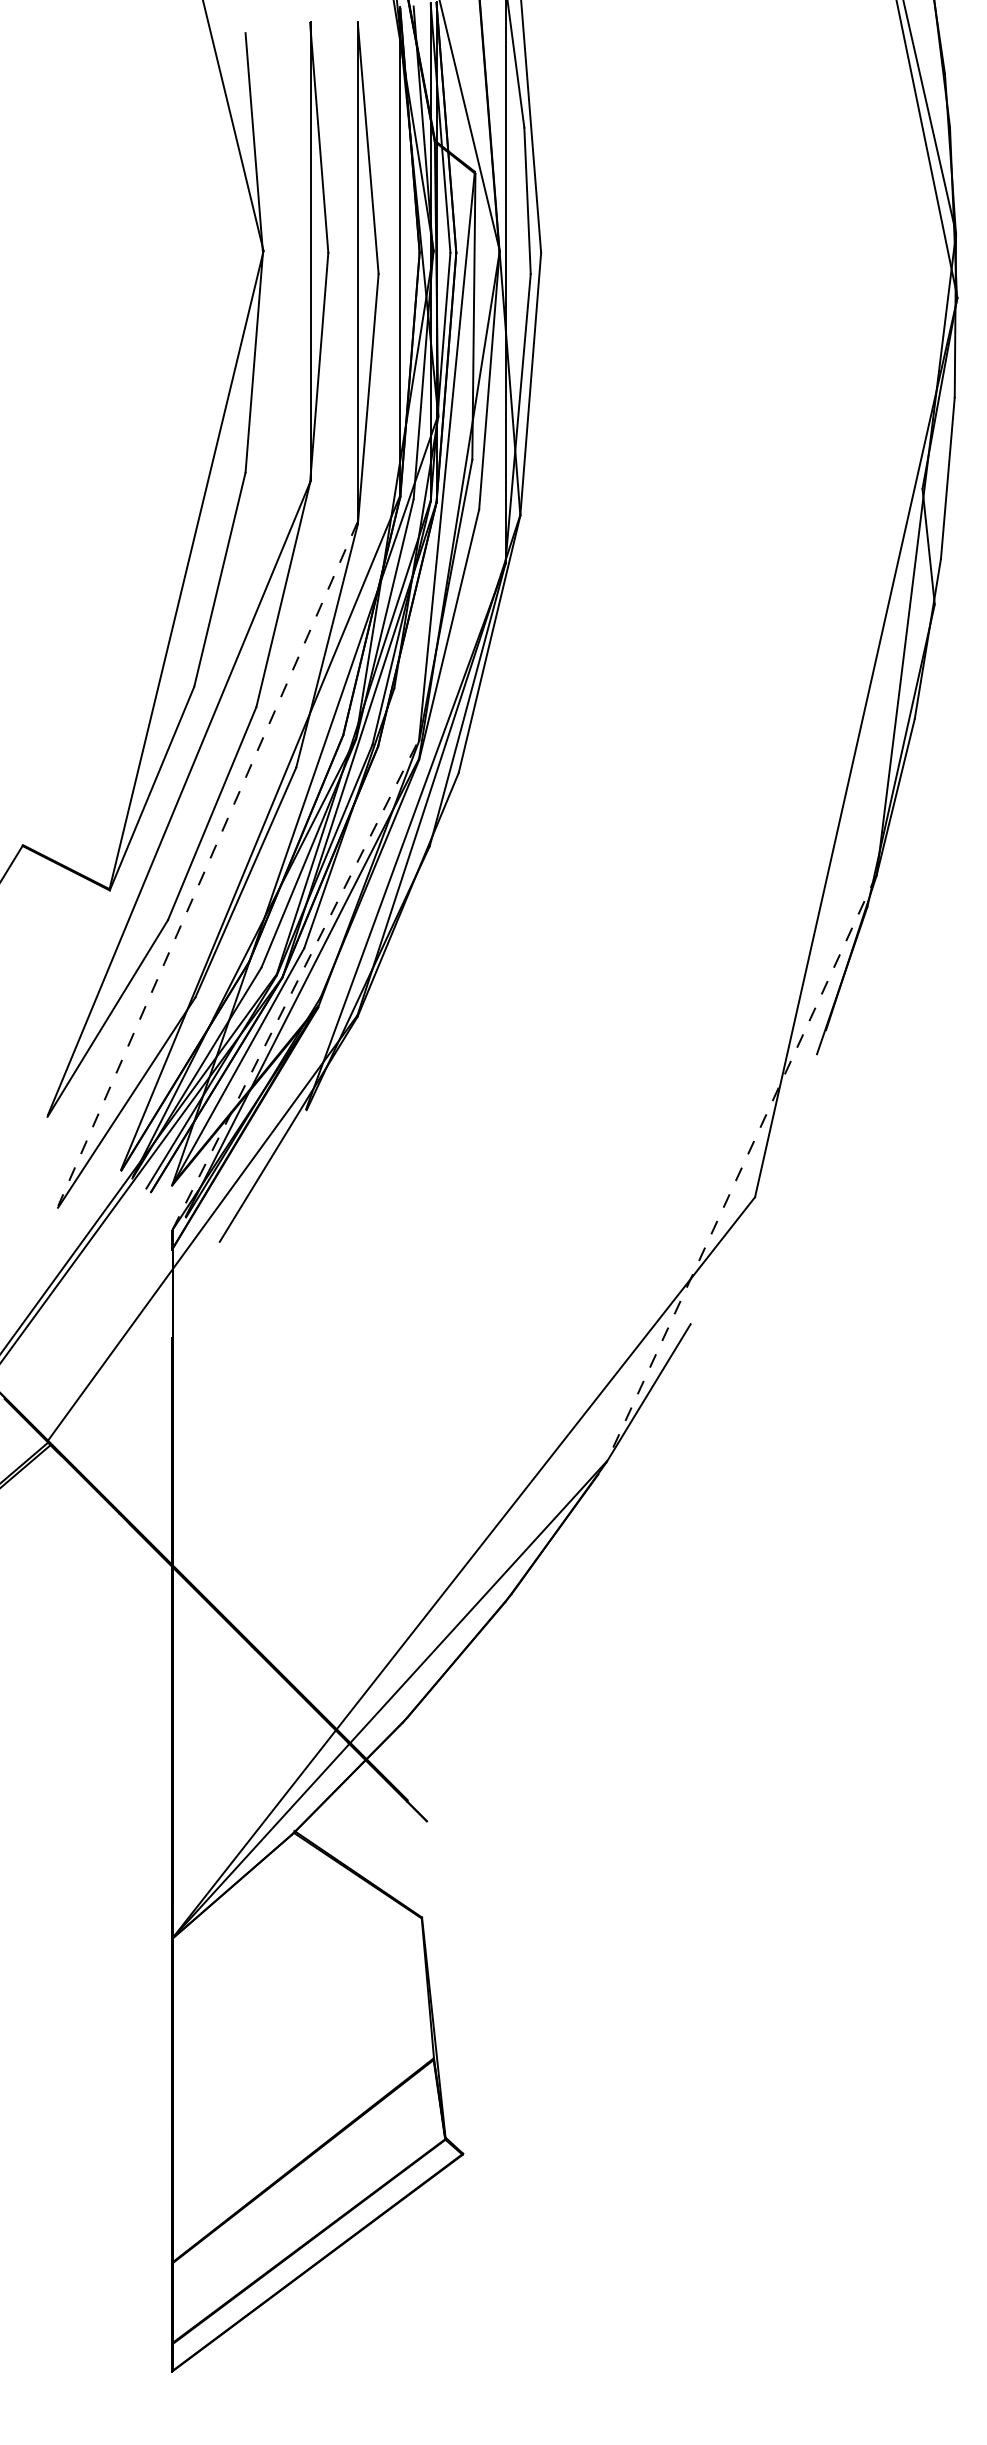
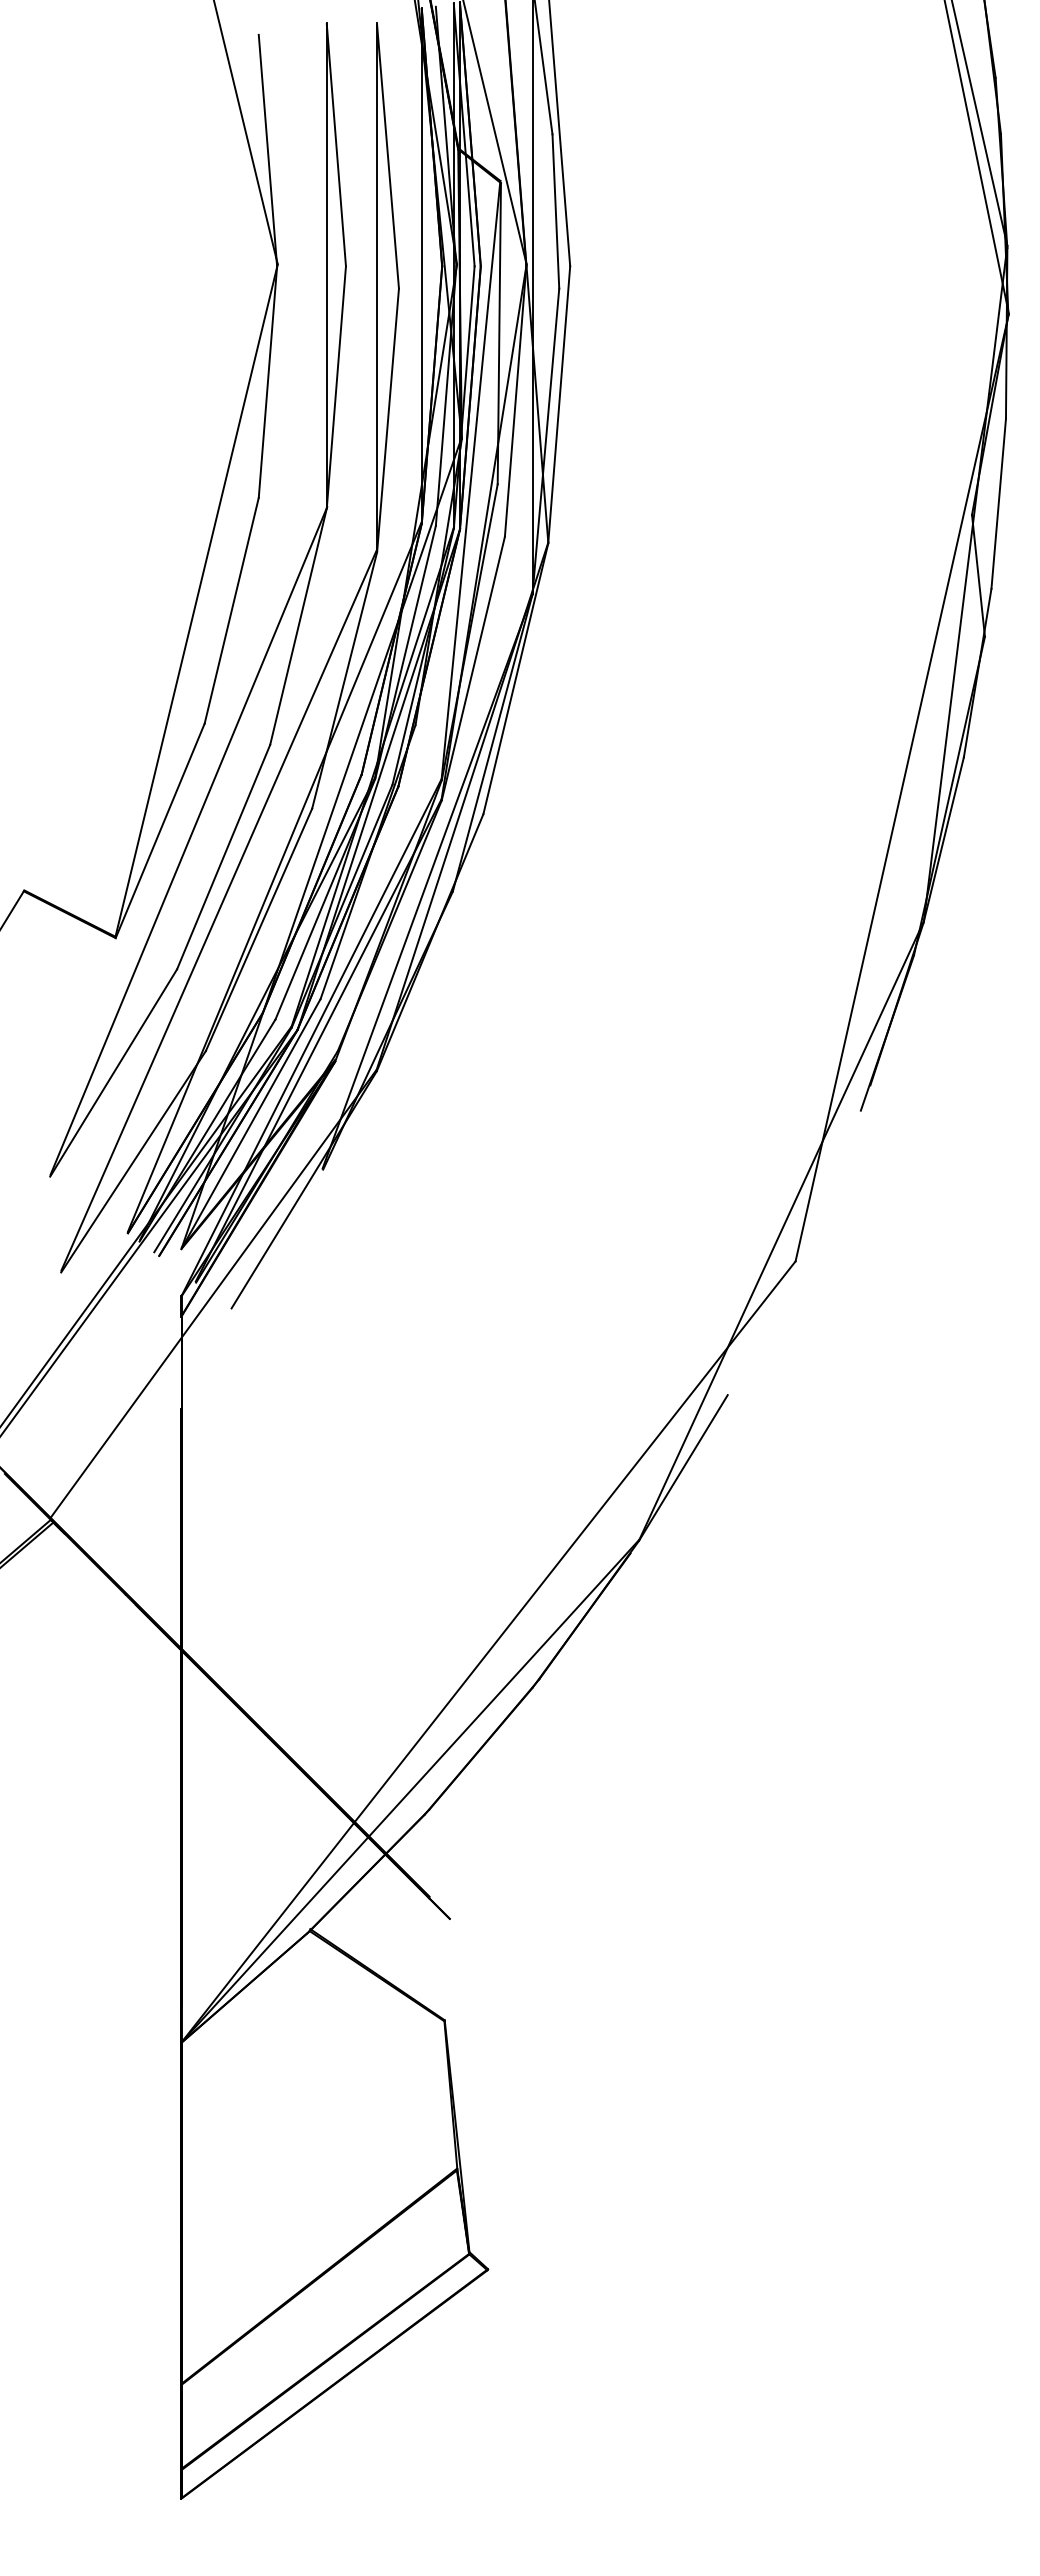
line: (207, 864) -> (218, 910), dashed -> solid
line: (295, 984) -> (311, 1037), dashed -> solid
line: (741, 1167) -> (781, 1230), dashed -> solid

